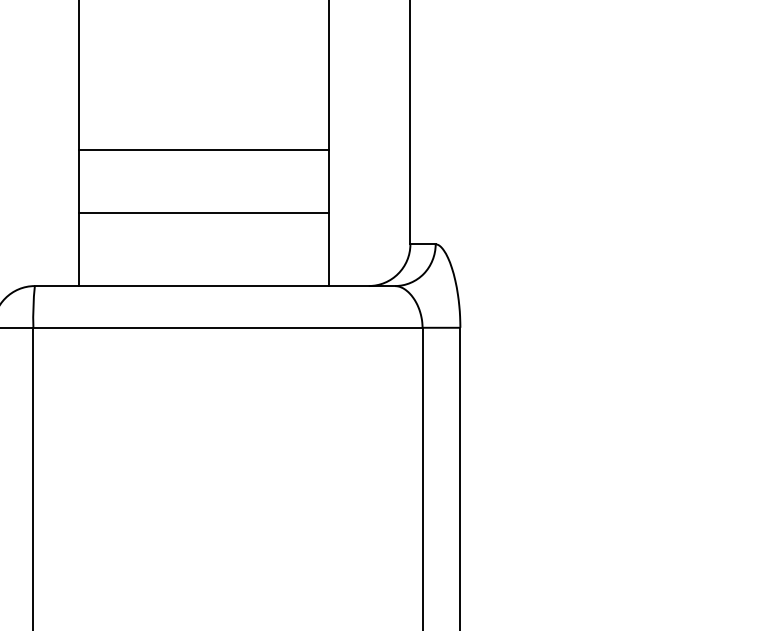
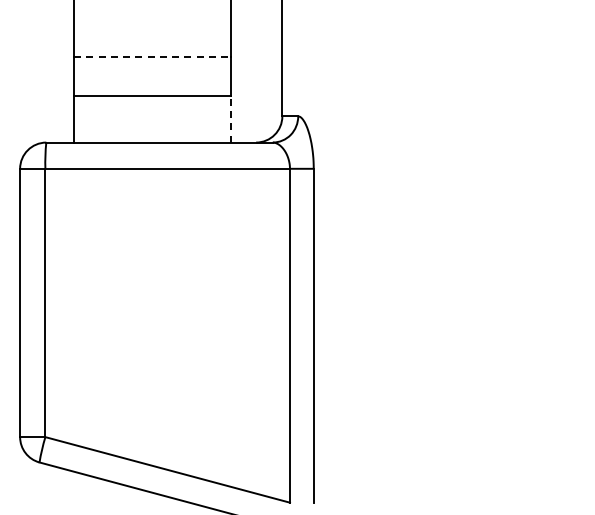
line: (203, 150) -> (152, 57), solid -> dashed
line: (329, 249) -> (231, 119), solid -> dashed

